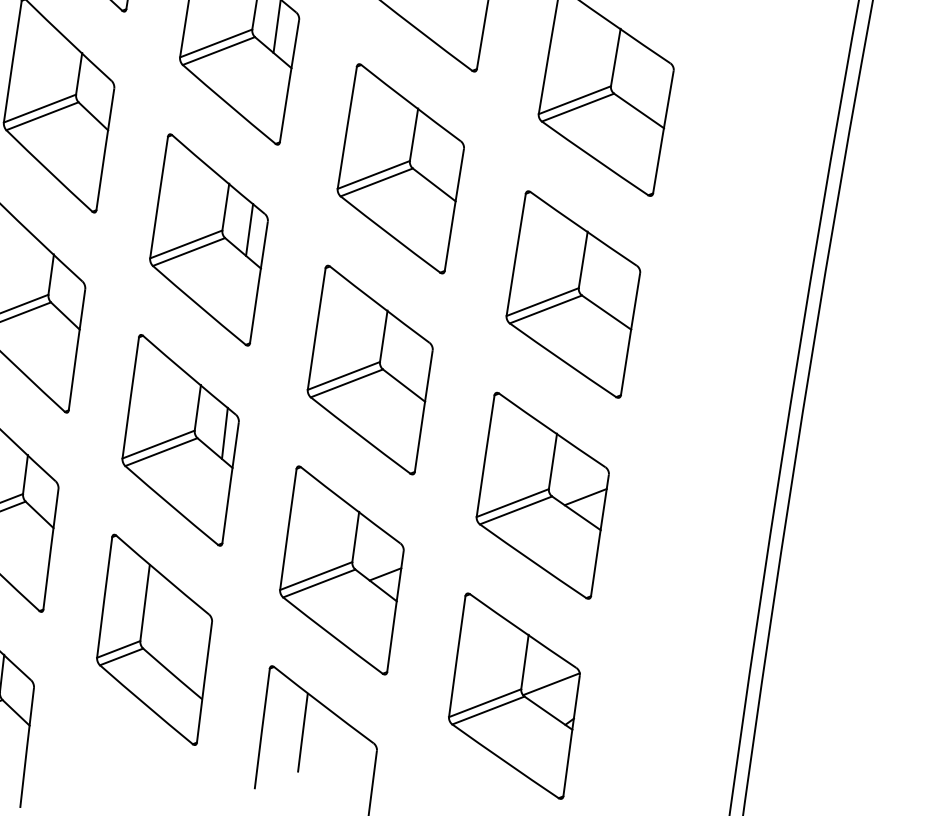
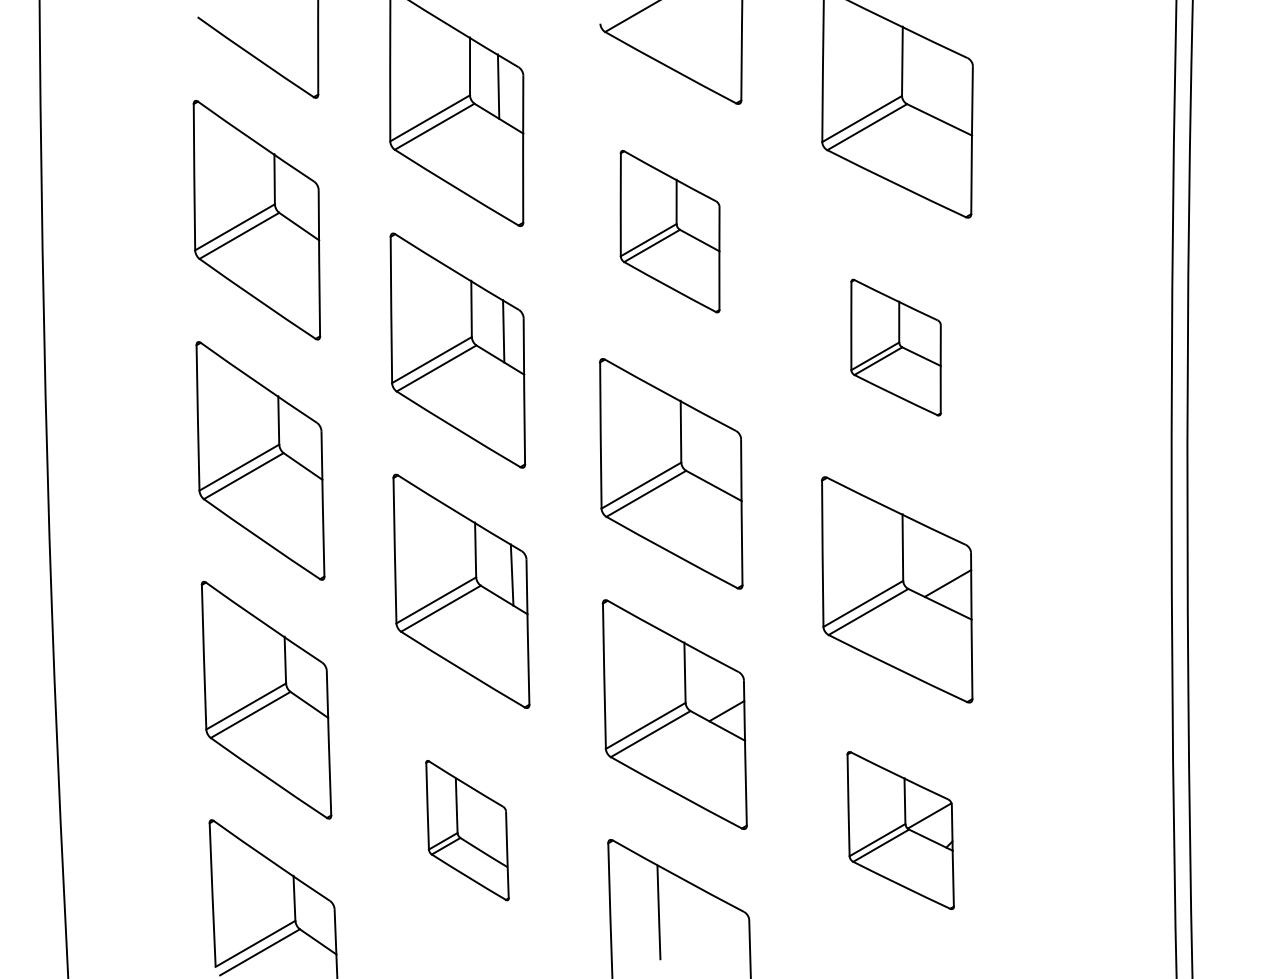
part: (400, 168) -> (669, 231), size x0.7
part: (572, 294) -> (895, 347), size x0.6
part: (154, 639) -> (467, 830), size x0.6
part: (514, 696) -> (900, 830), size x0.7

